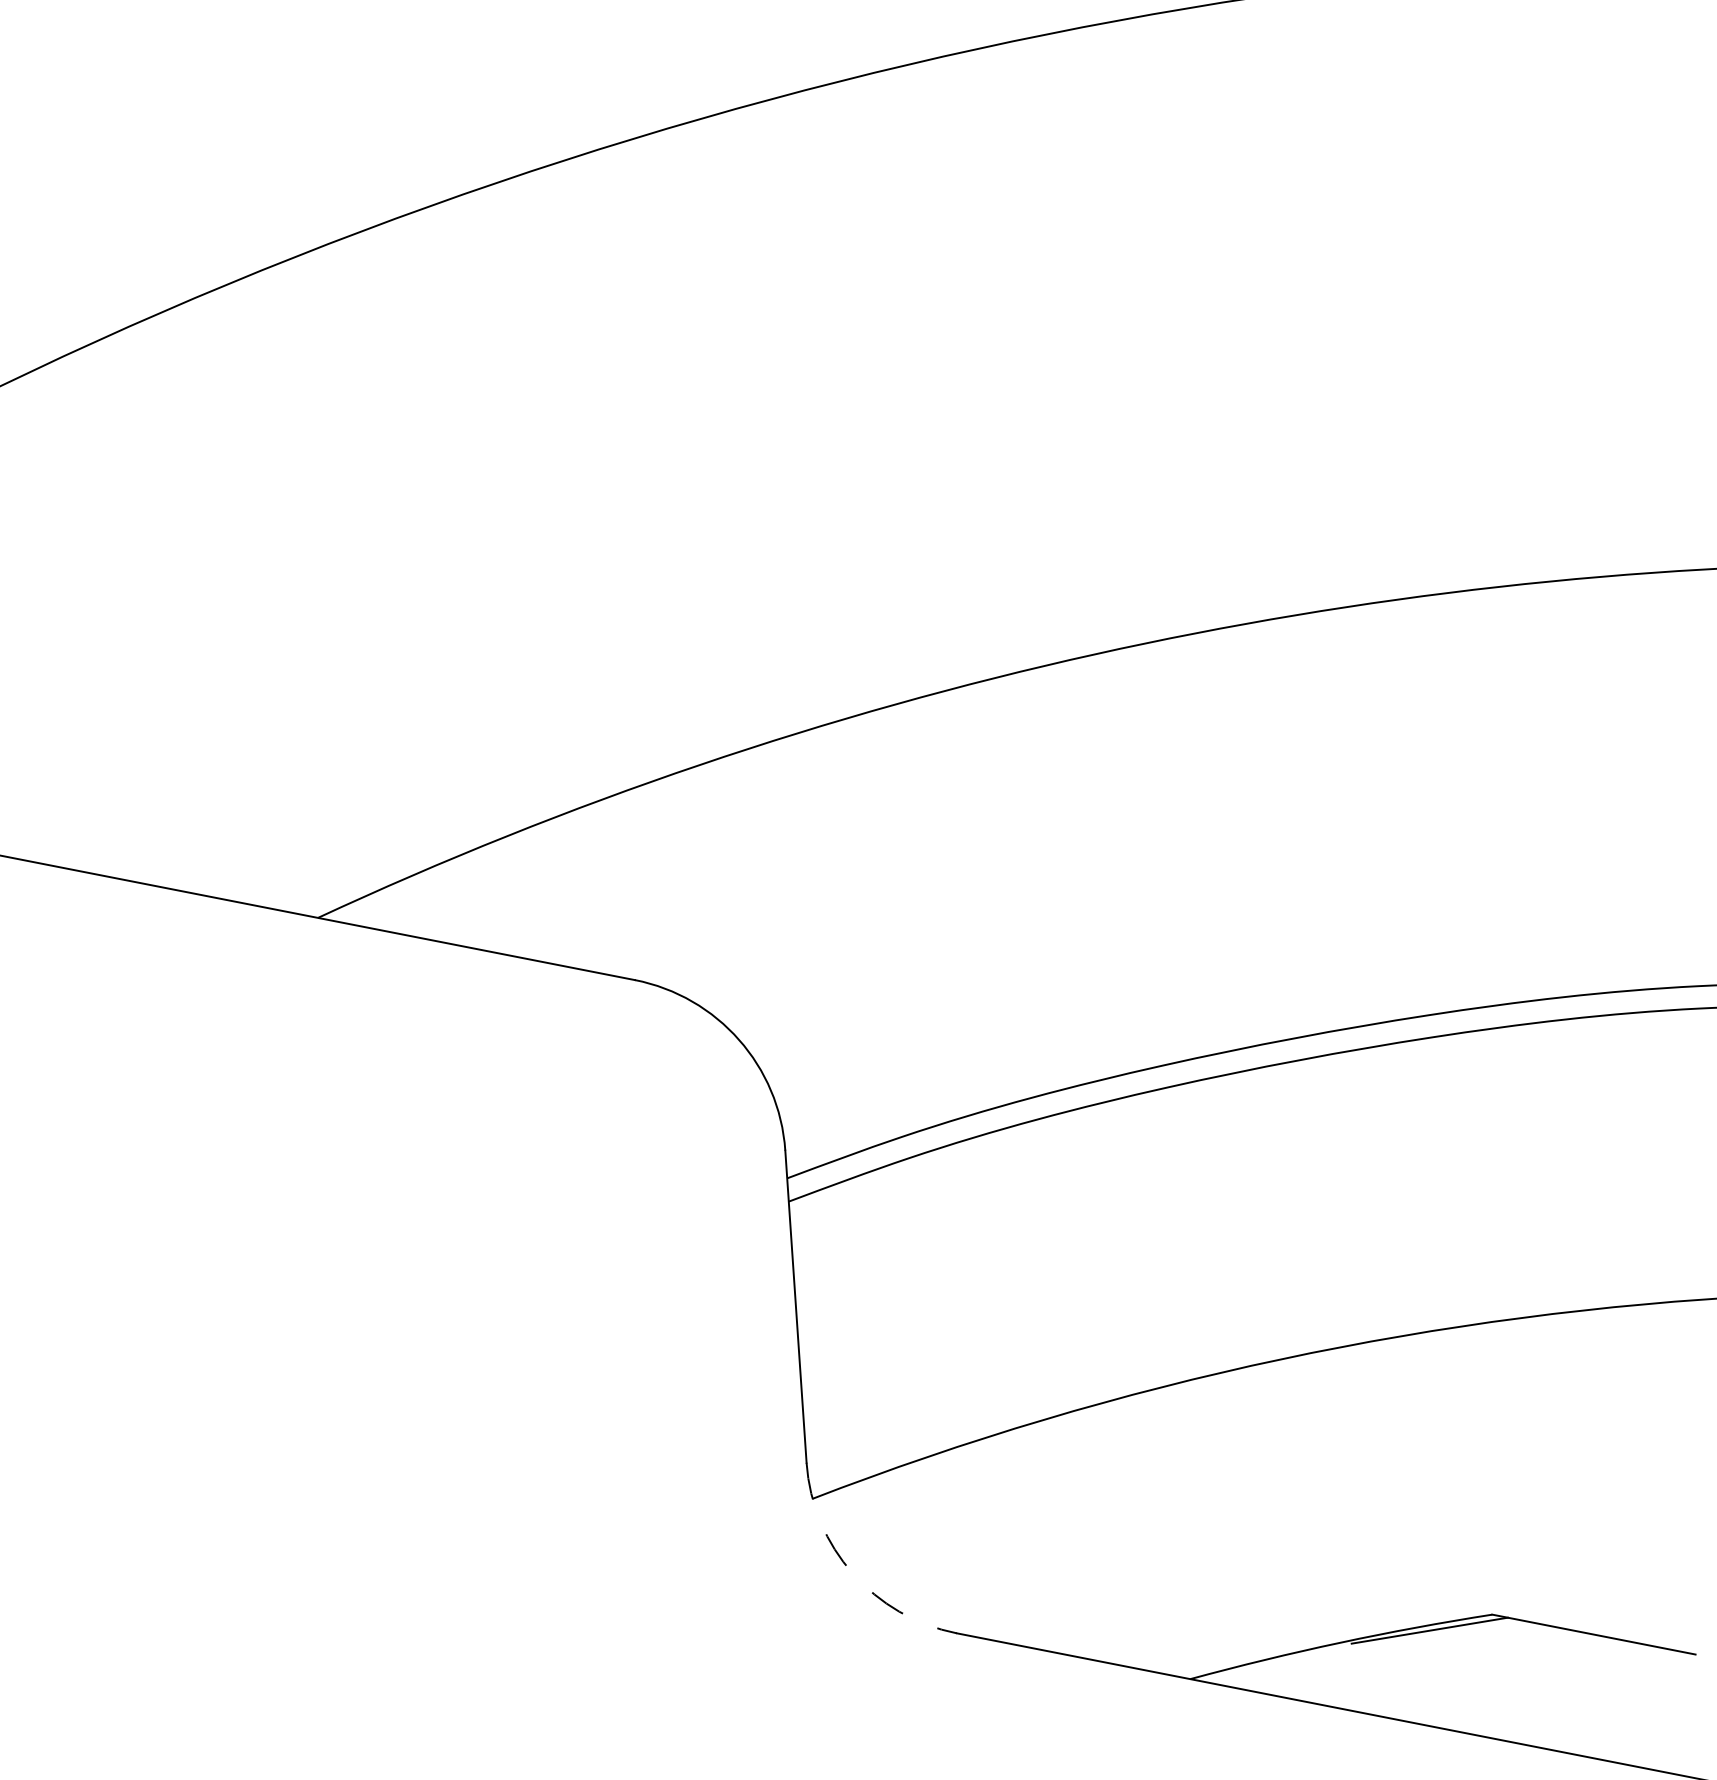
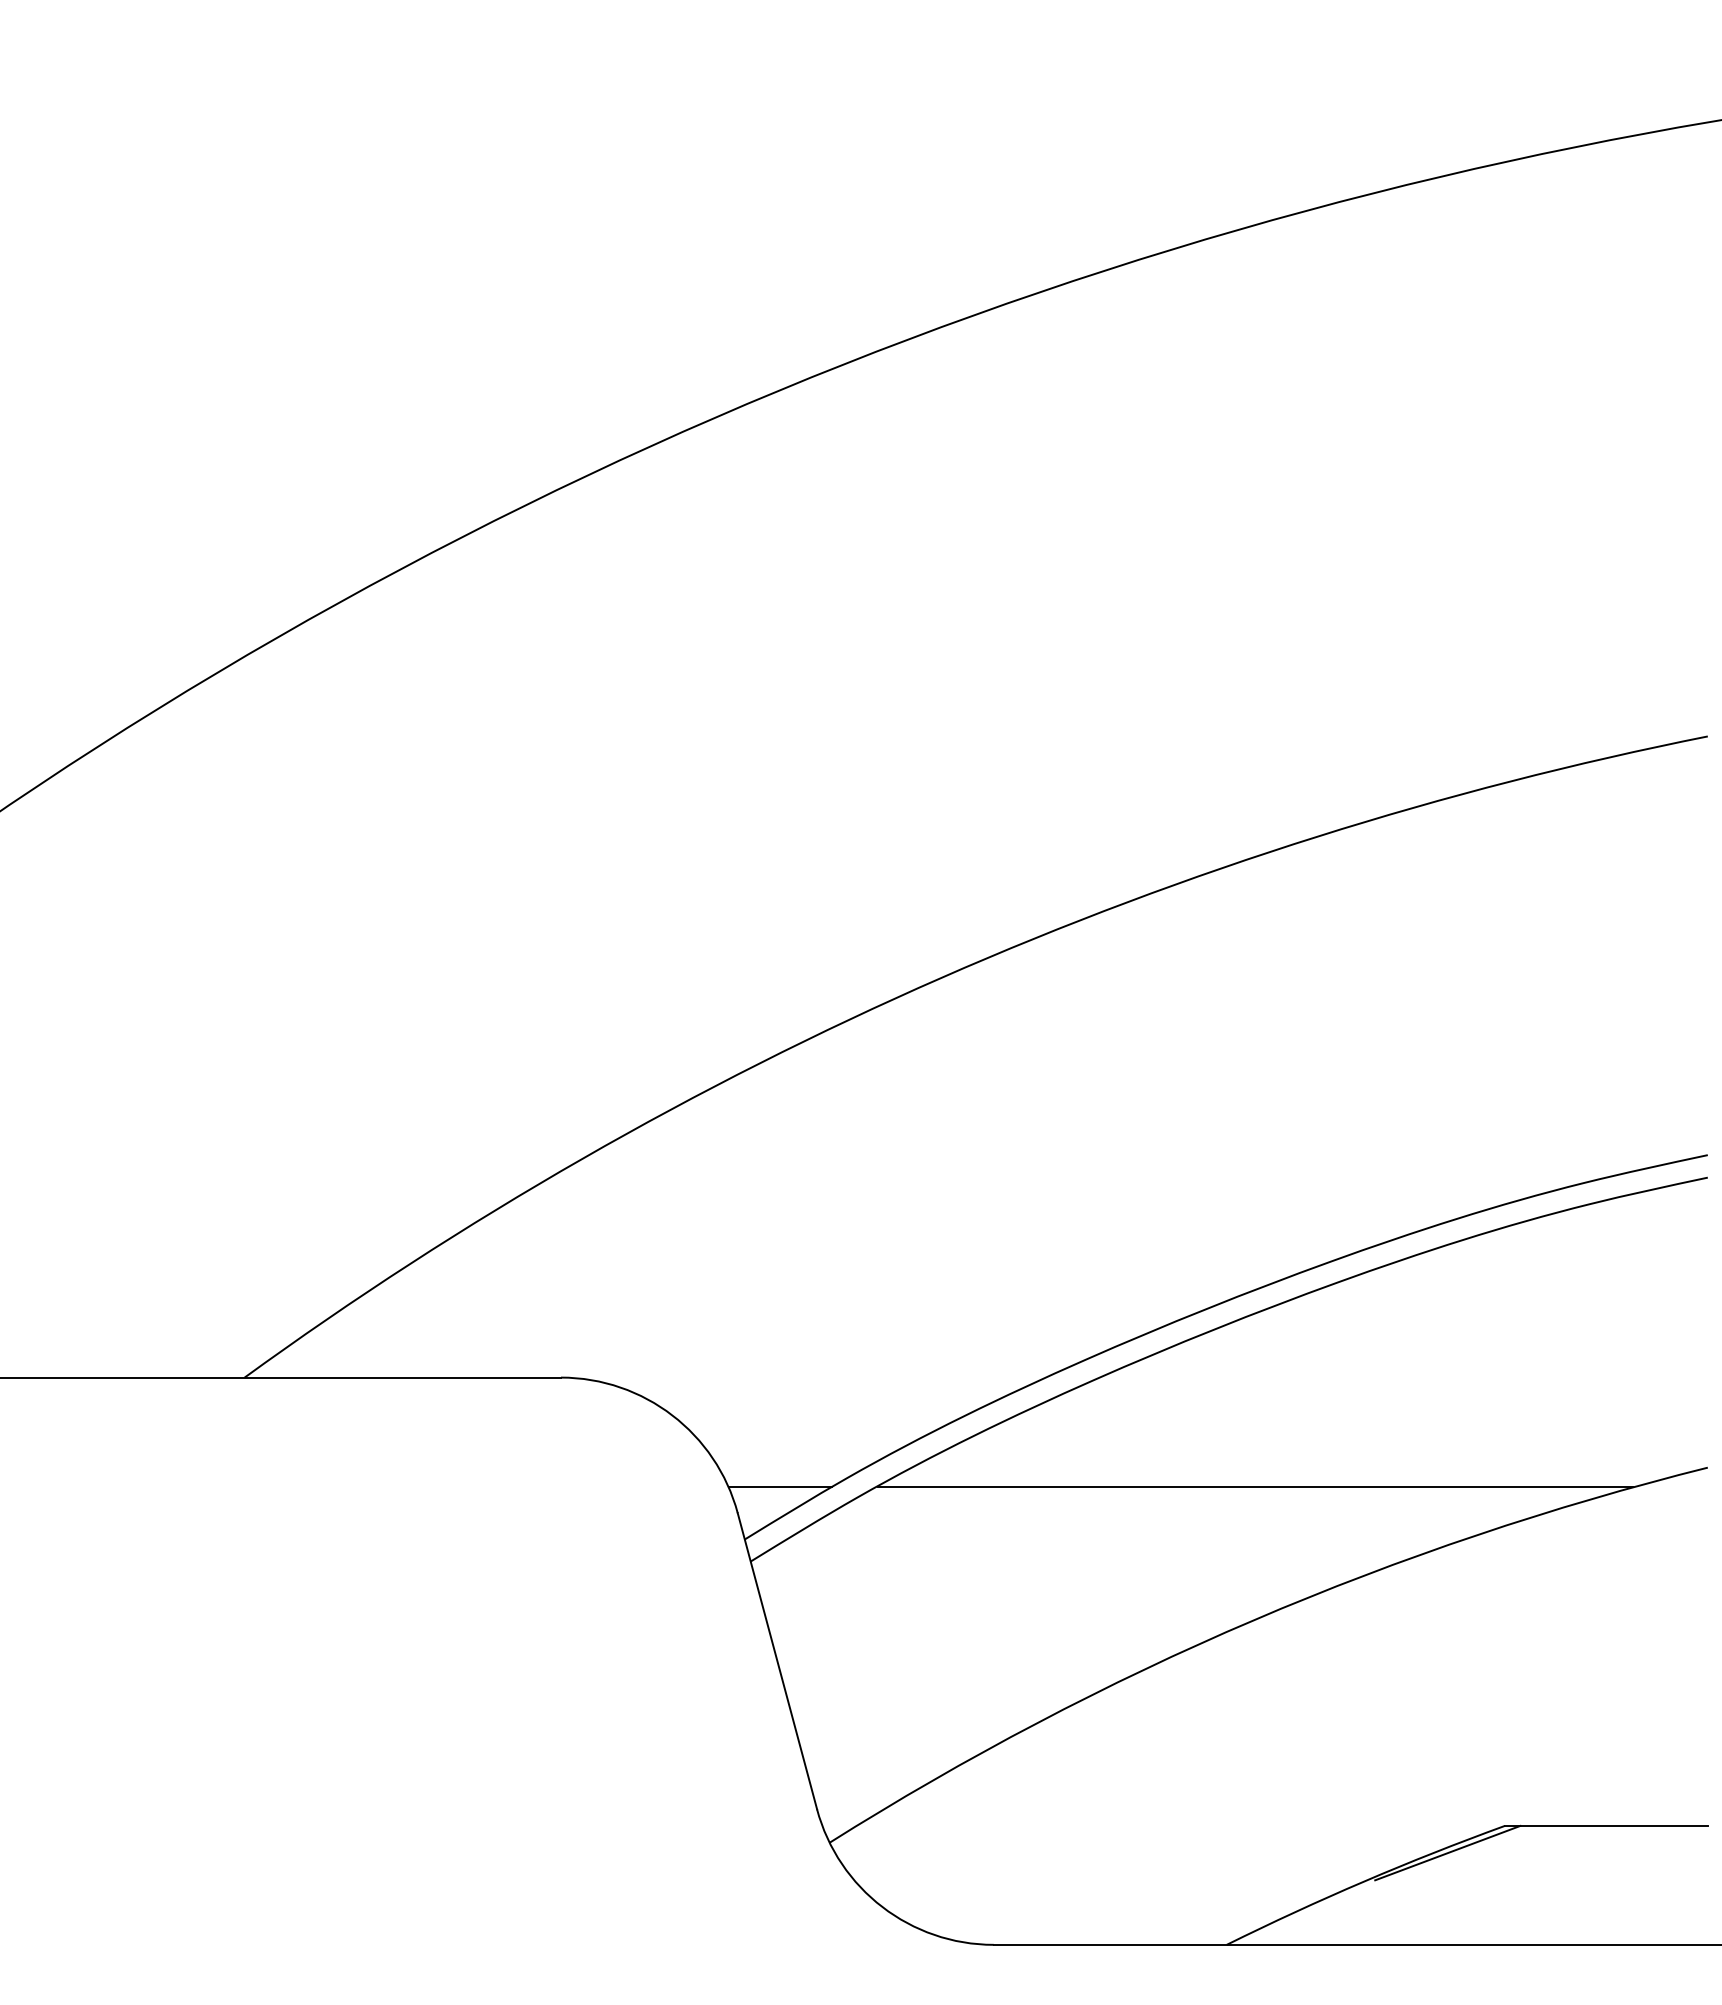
line: (832, 1133) -> (779, 1487), added
line: (1307, 1226) -> (1254, 1487), added
arc: (852, 1574) -> (882, 1907), dashed -> solid

